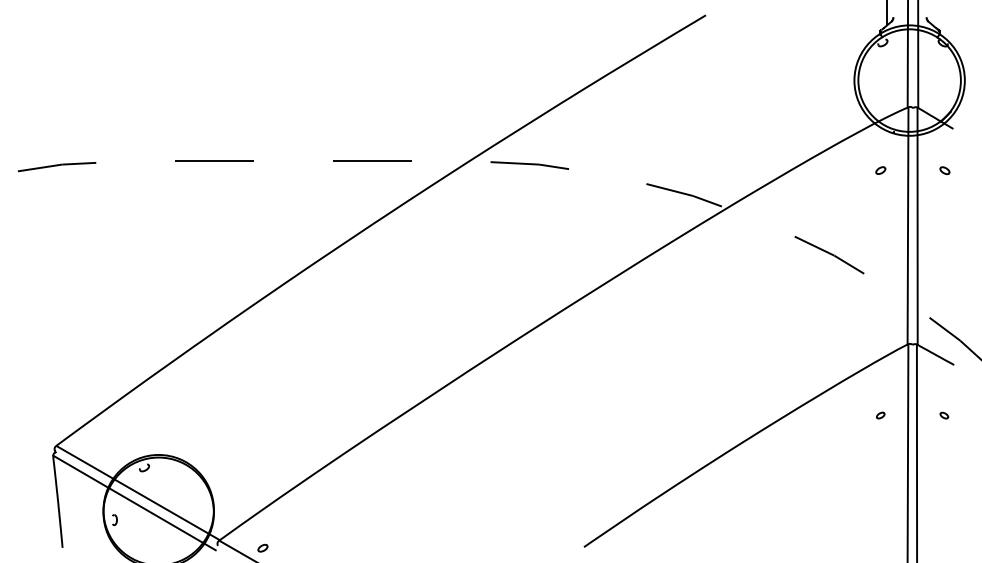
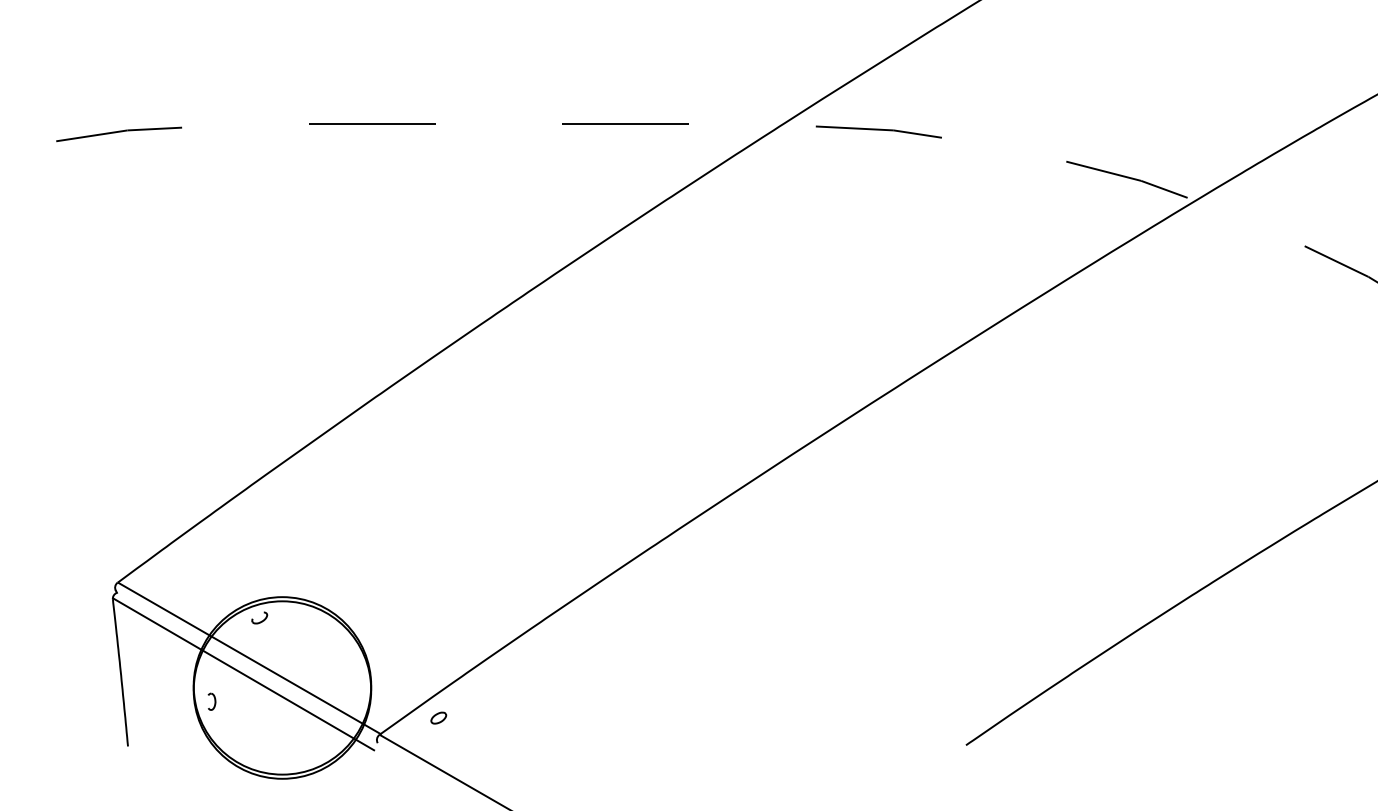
part: (262, 547) -> (438, 716), moved

